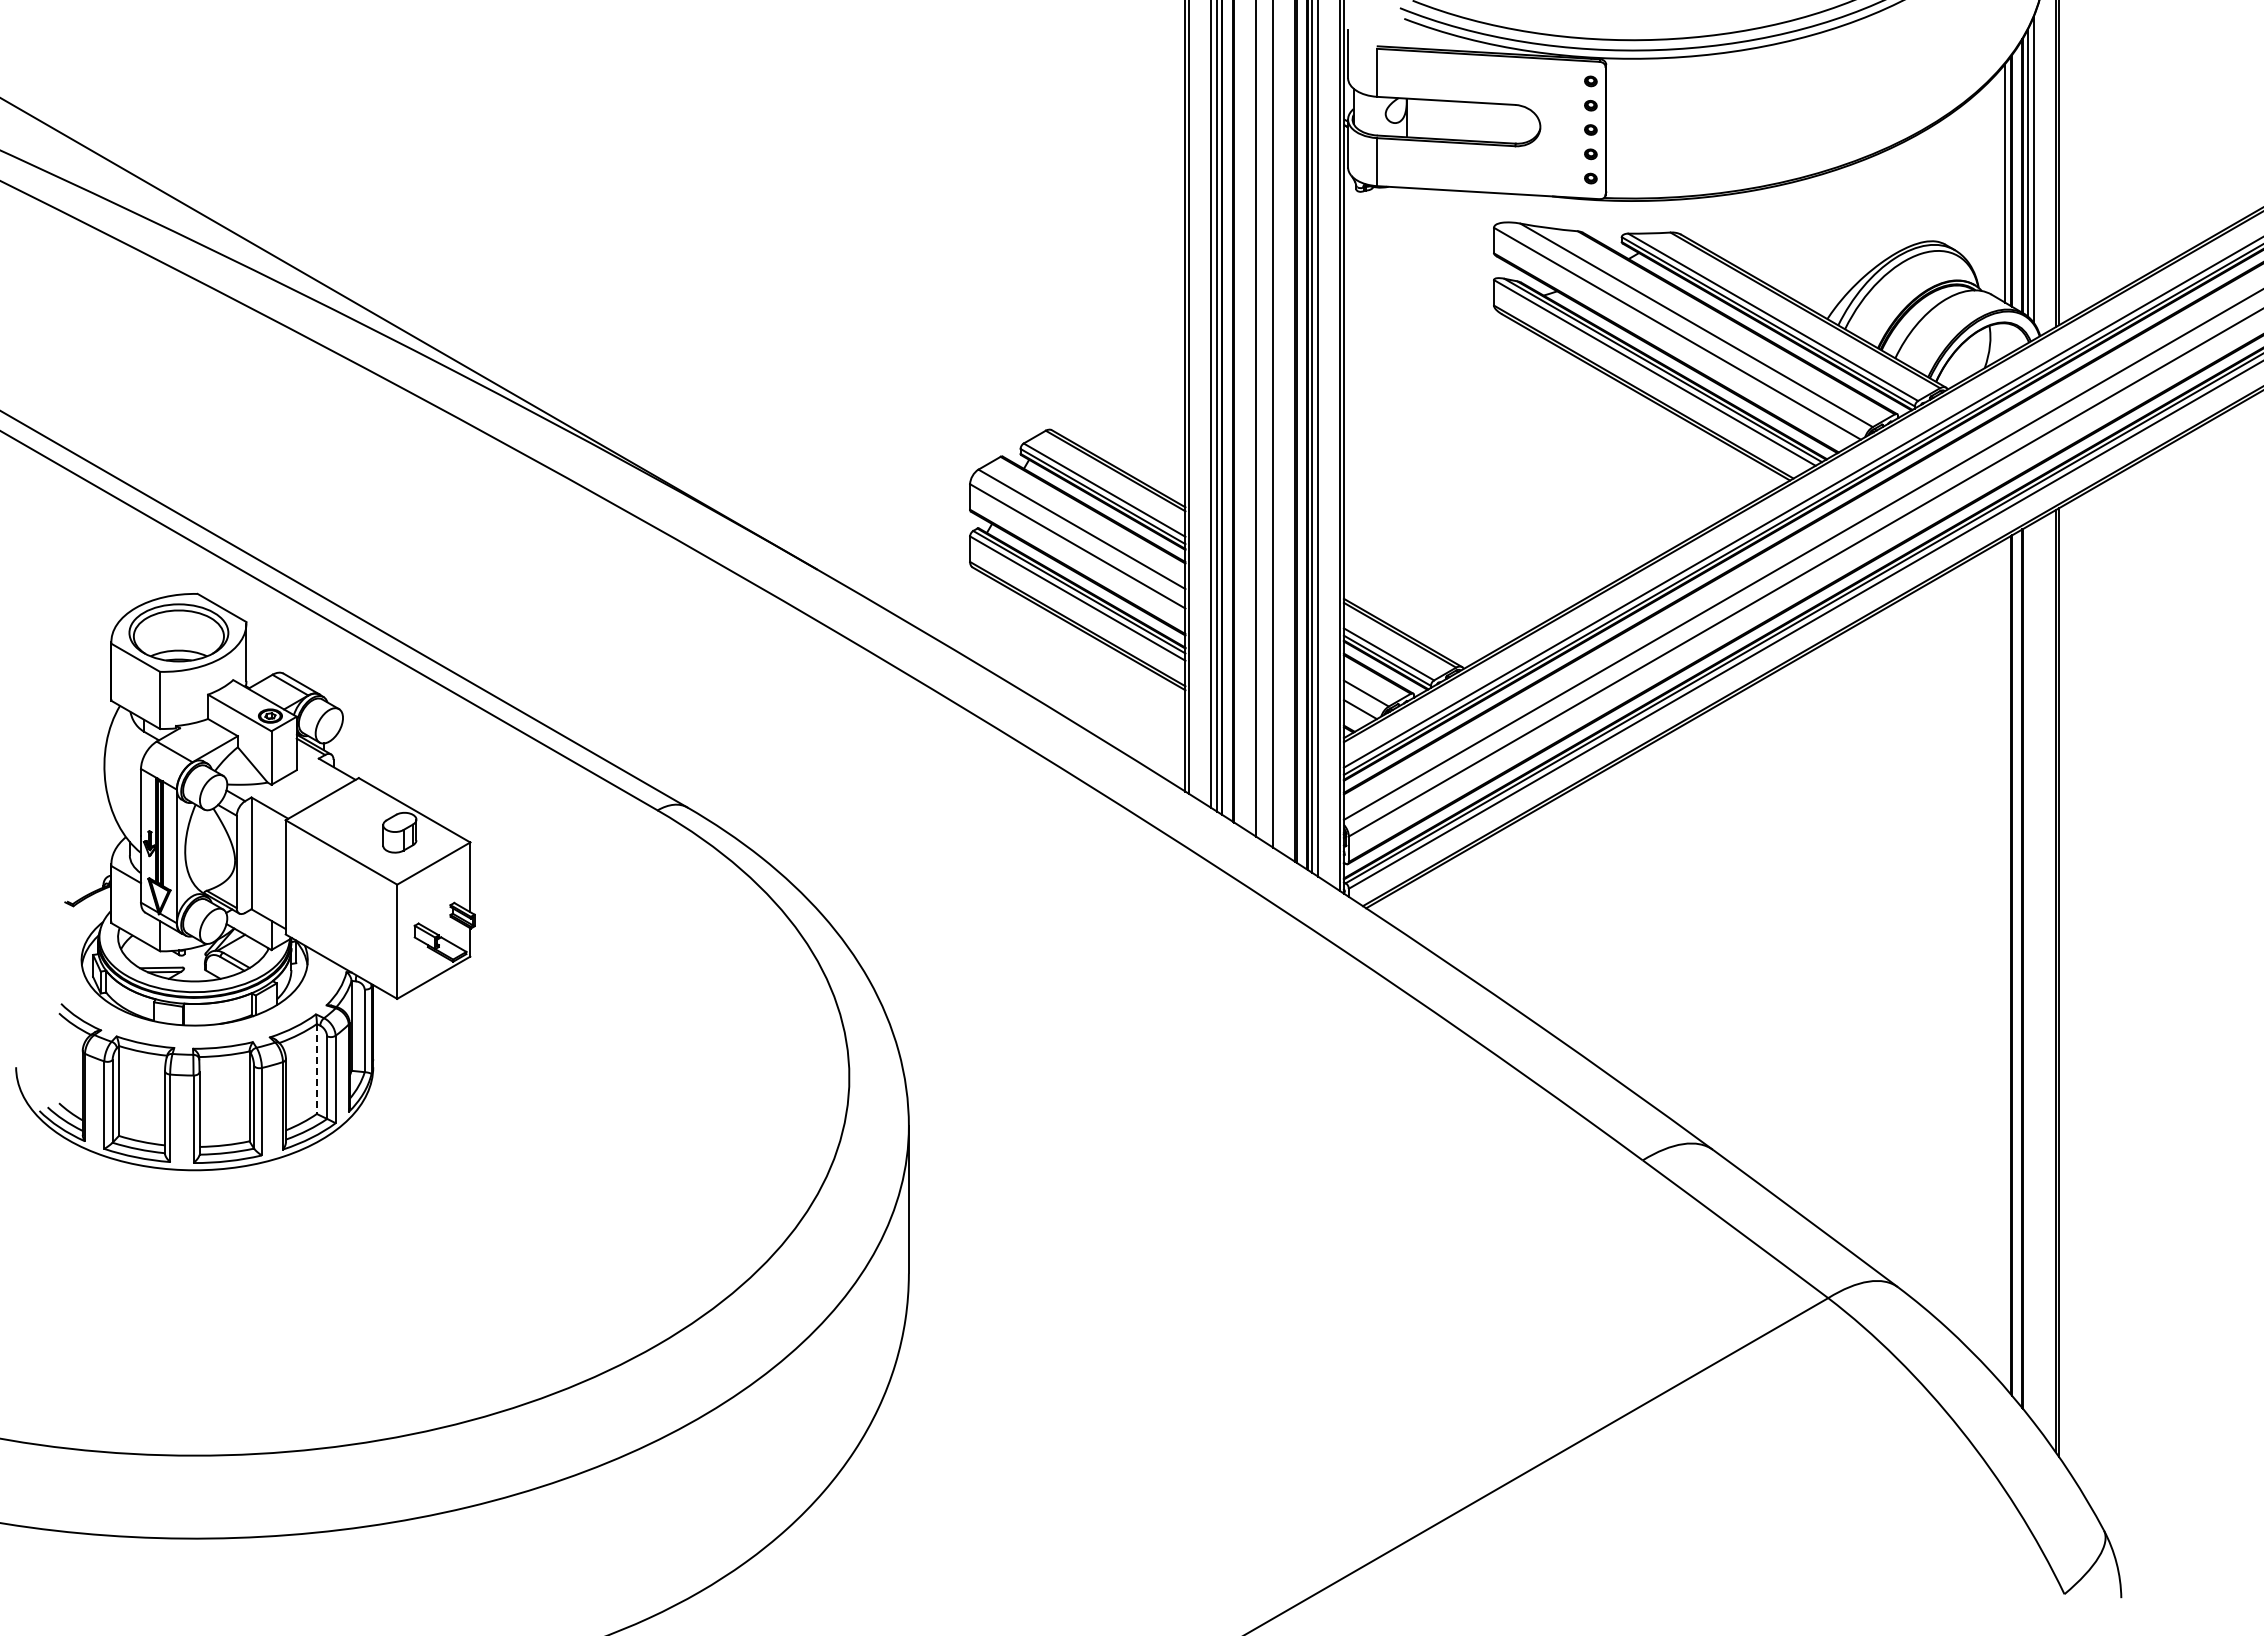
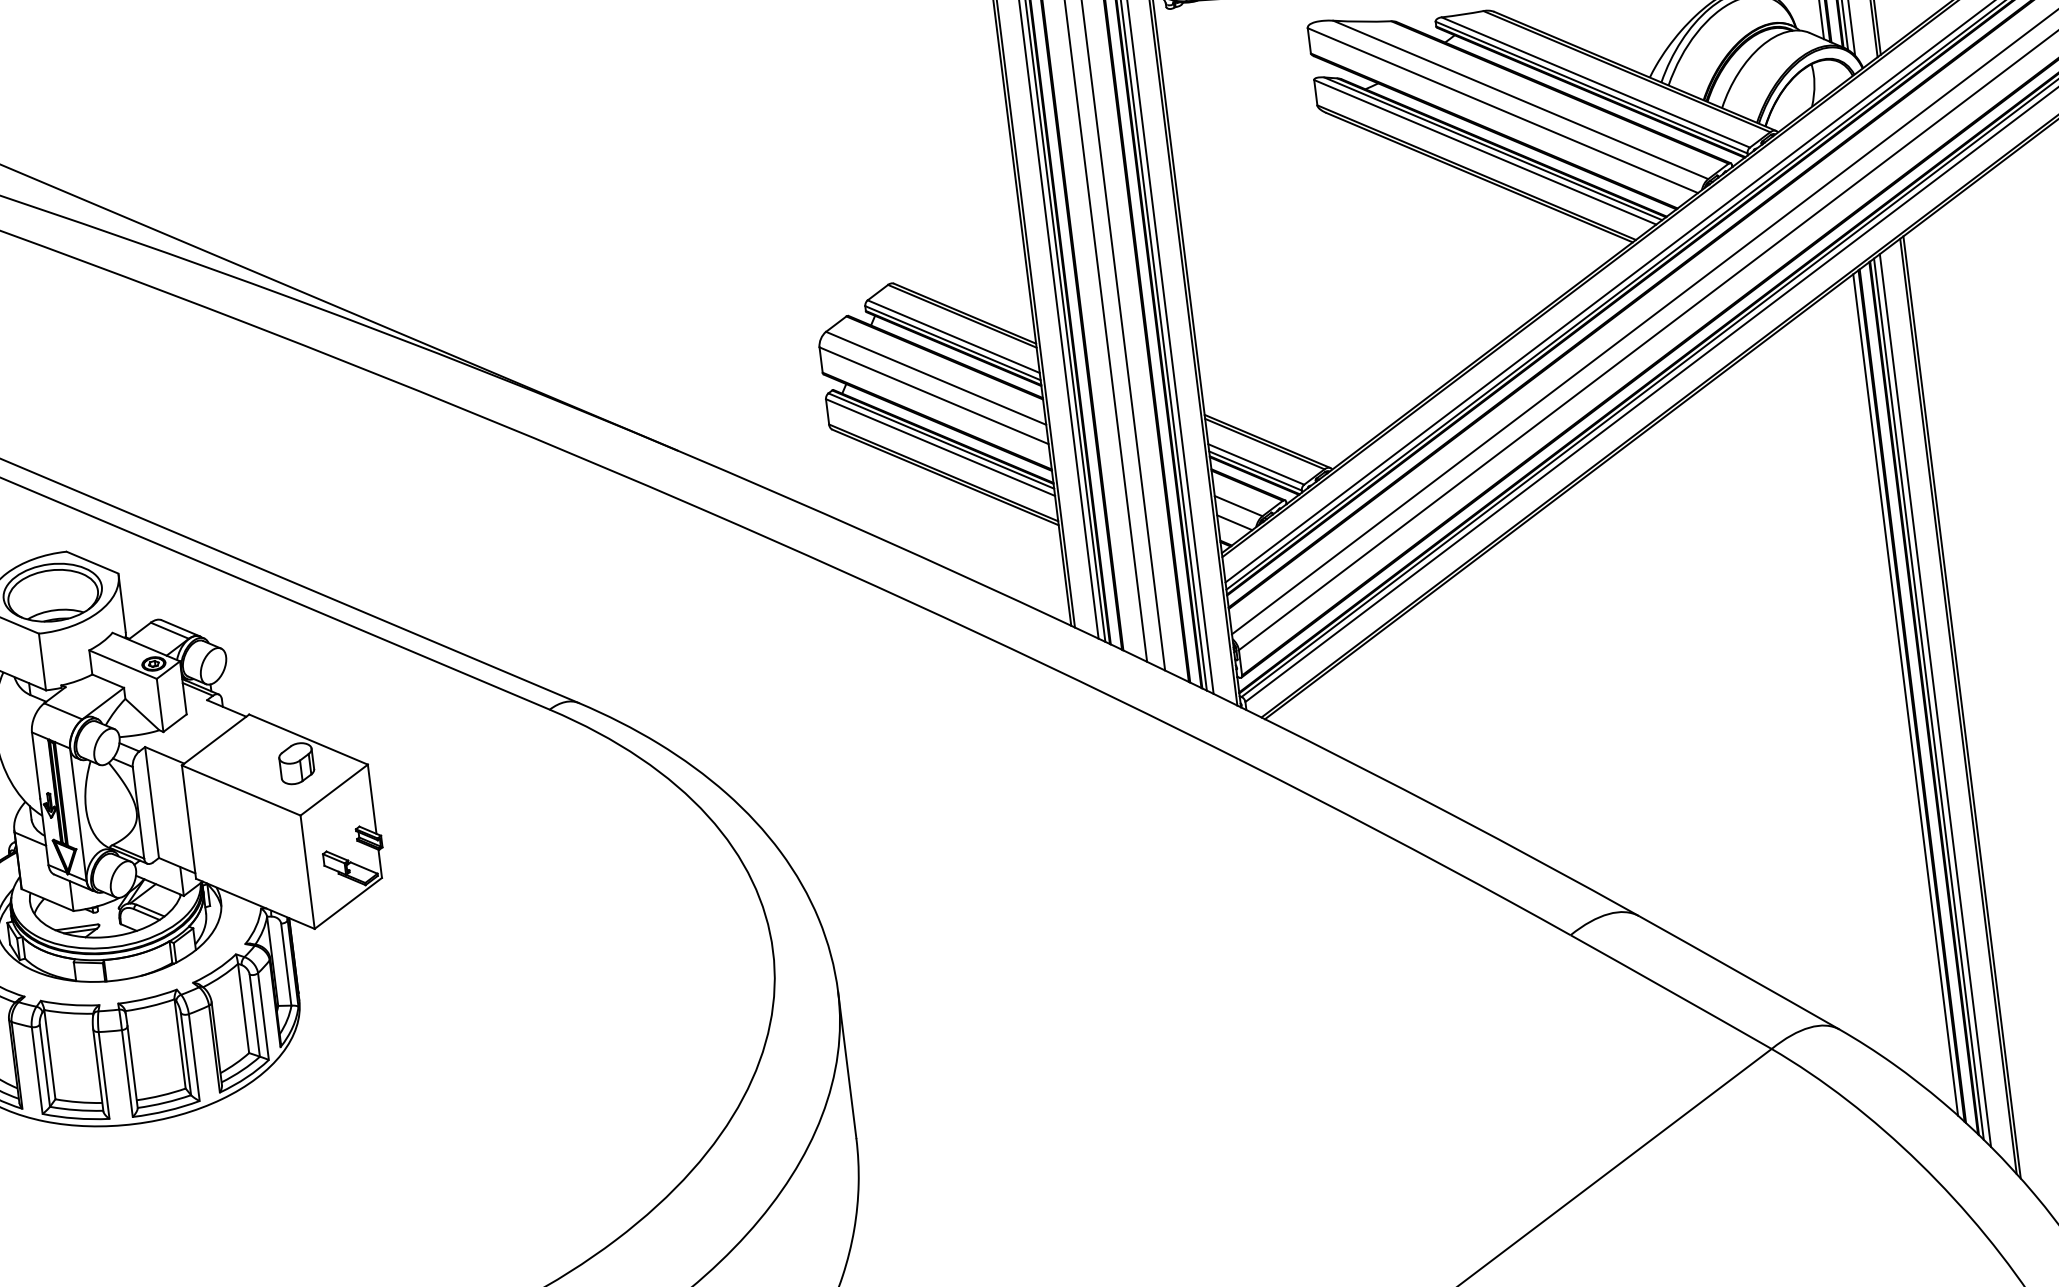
line: (2004, 963) -> (1905, 695), added
line: (2027, 970) -> (1928, 699), added
line: (2033, 972) -> (1935, 700), added
line: (316, 1069) -> (243, 1008), dashed -> solid

